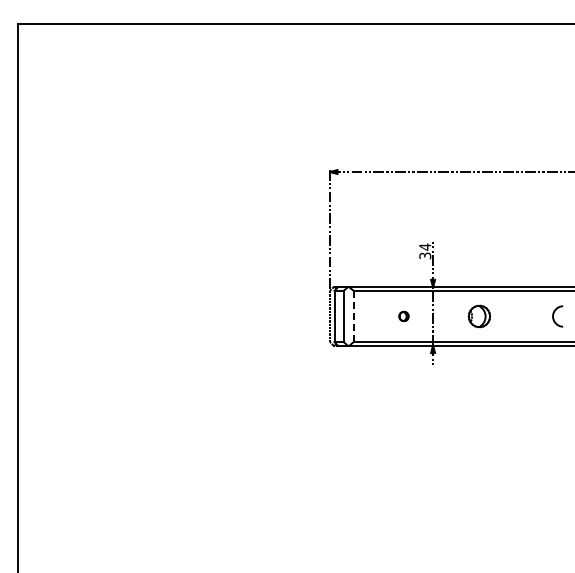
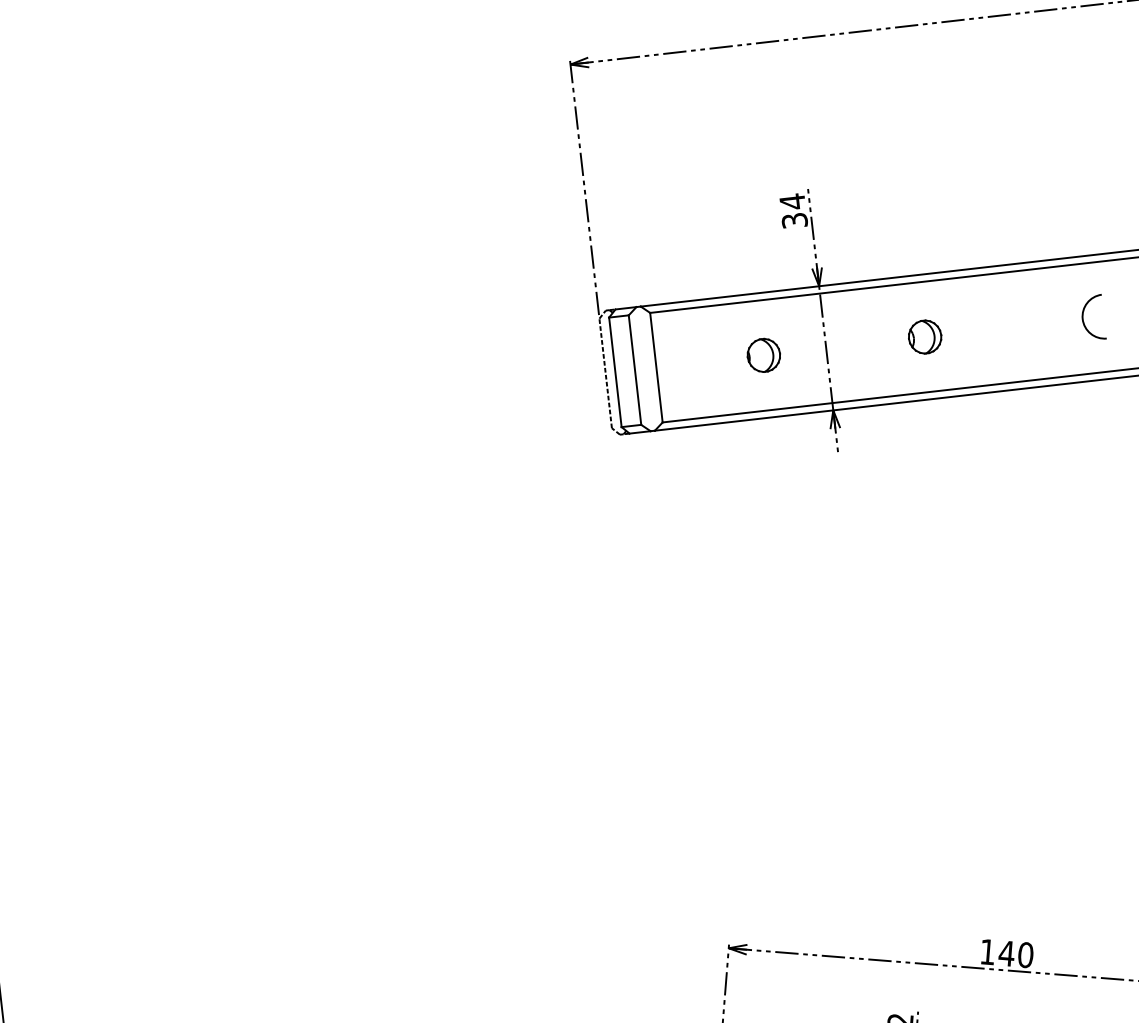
line: (353, 316) -> (656, 367), dashed -> solid
part: (403, 316) -> (762, 355), size x1.67
part: (478, 316) -> (923, 337), size x0.71

